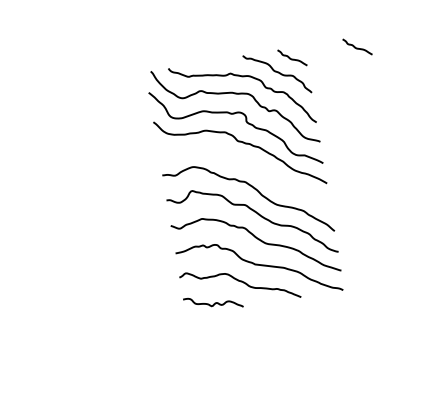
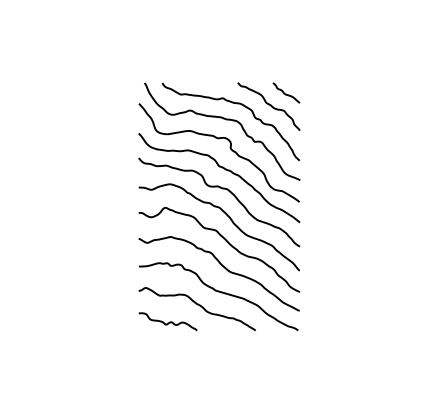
curve: (357, 47) -> (352, 93), removed
curve: (245, 163) -> (222, 189), added

